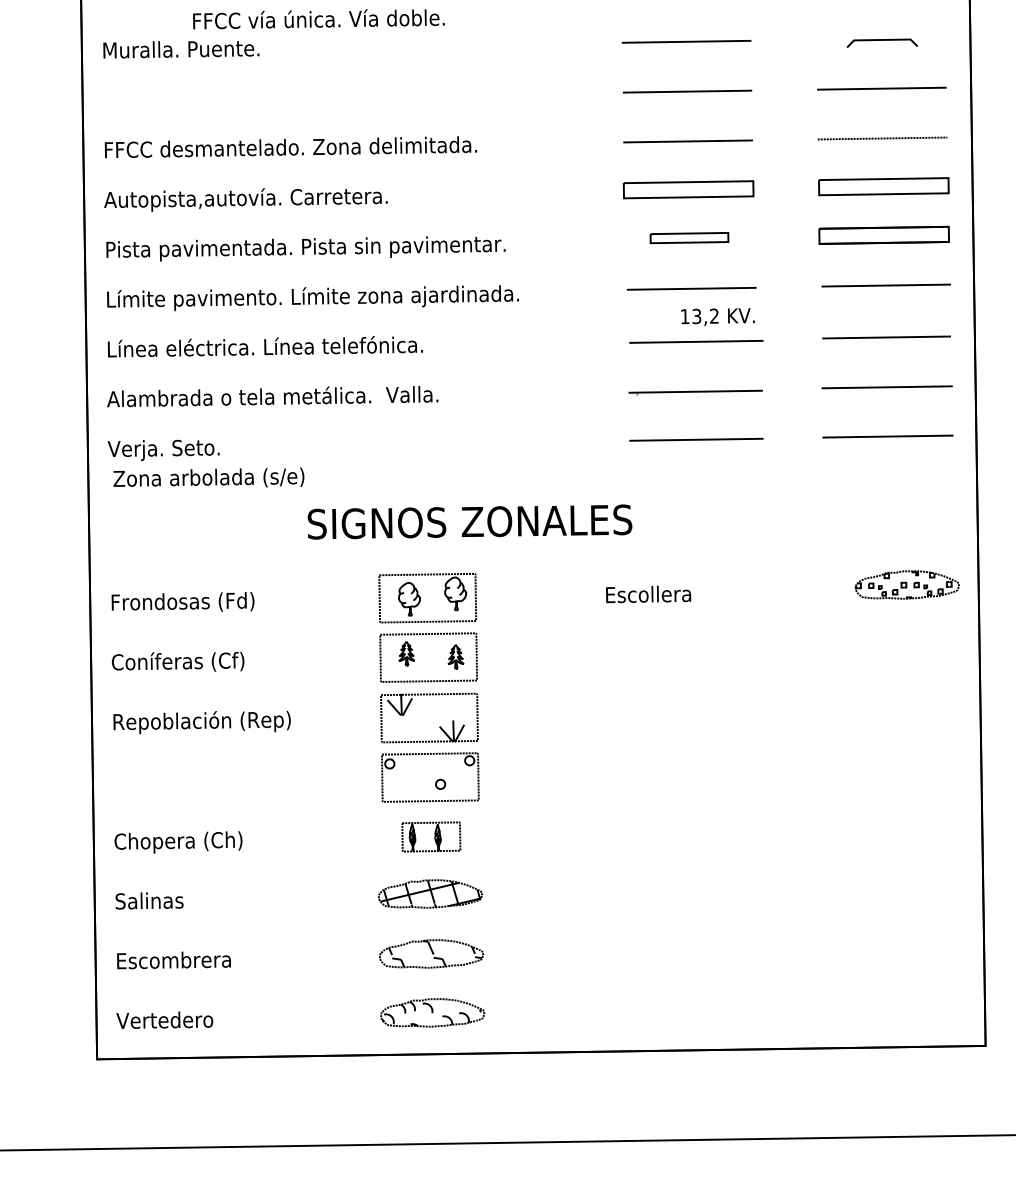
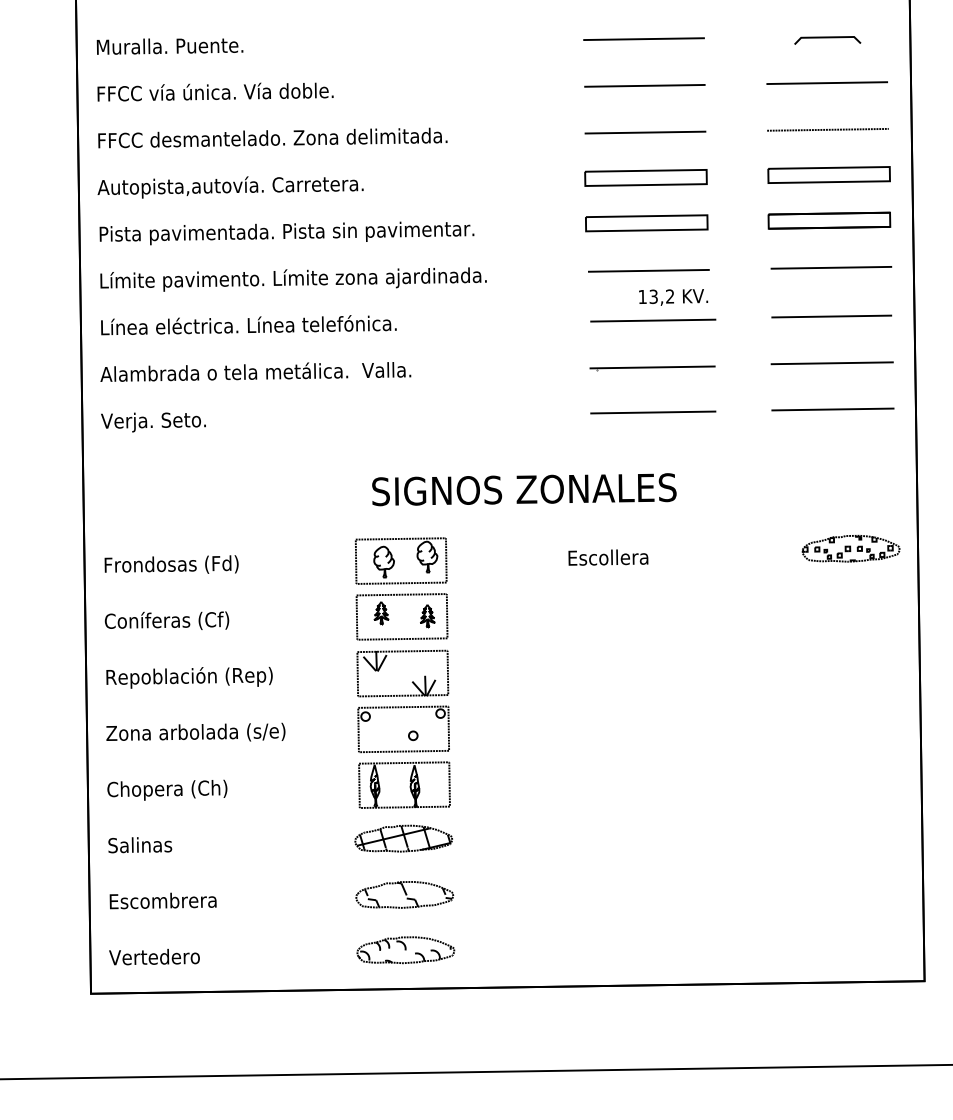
text: (318, 19) -> (215, 92), moved
part: (689, 237) -> (646, 222), size x1.67
text: (208, 477) -> (195, 732), moved
text: (469, 521) -> (523, 489), moved
part: (431, 836) -> (404, 784), size x1.67

